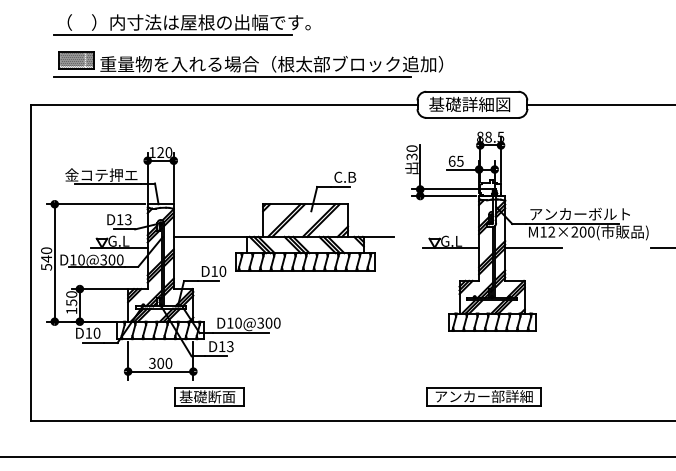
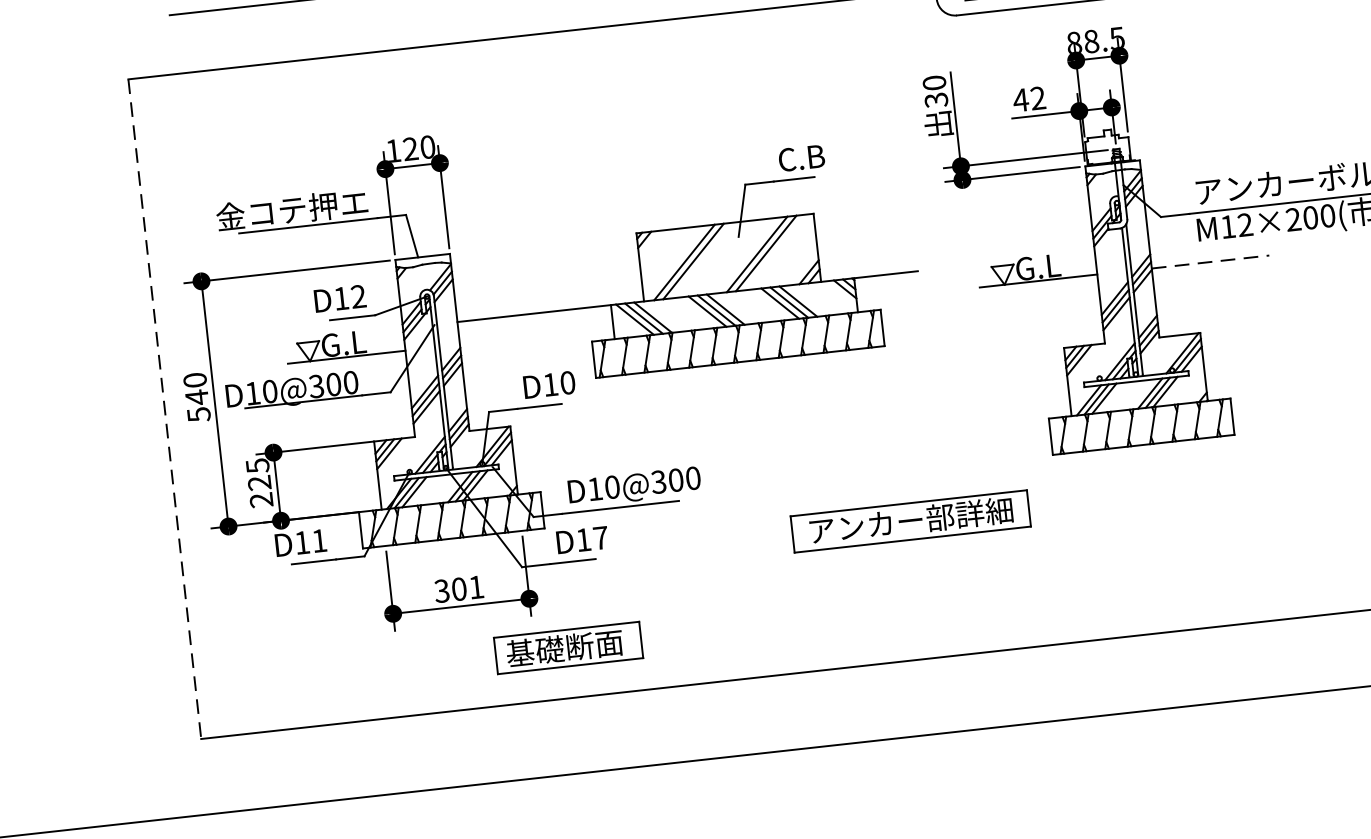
text: (455, 160) -> (1027, 97), 65 -> 42
text: (128, 220) -> (359, 298), D13 -> D12
line: (533, 247) -> (1210, 261), solid -> dashed
line: (30, 263) -> (164, 410), solid -> dashed
text: (71, 302) -> (259, 482), 150 -> 225
text: (96, 332) -> (318, 539), D10 -> D11
text: (230, 346) -> (601, 537), D13 -> D17
text: (168, 362) -> (475, 585), 300 -> 301
part: (483, 396) -> (909, 520), moved

